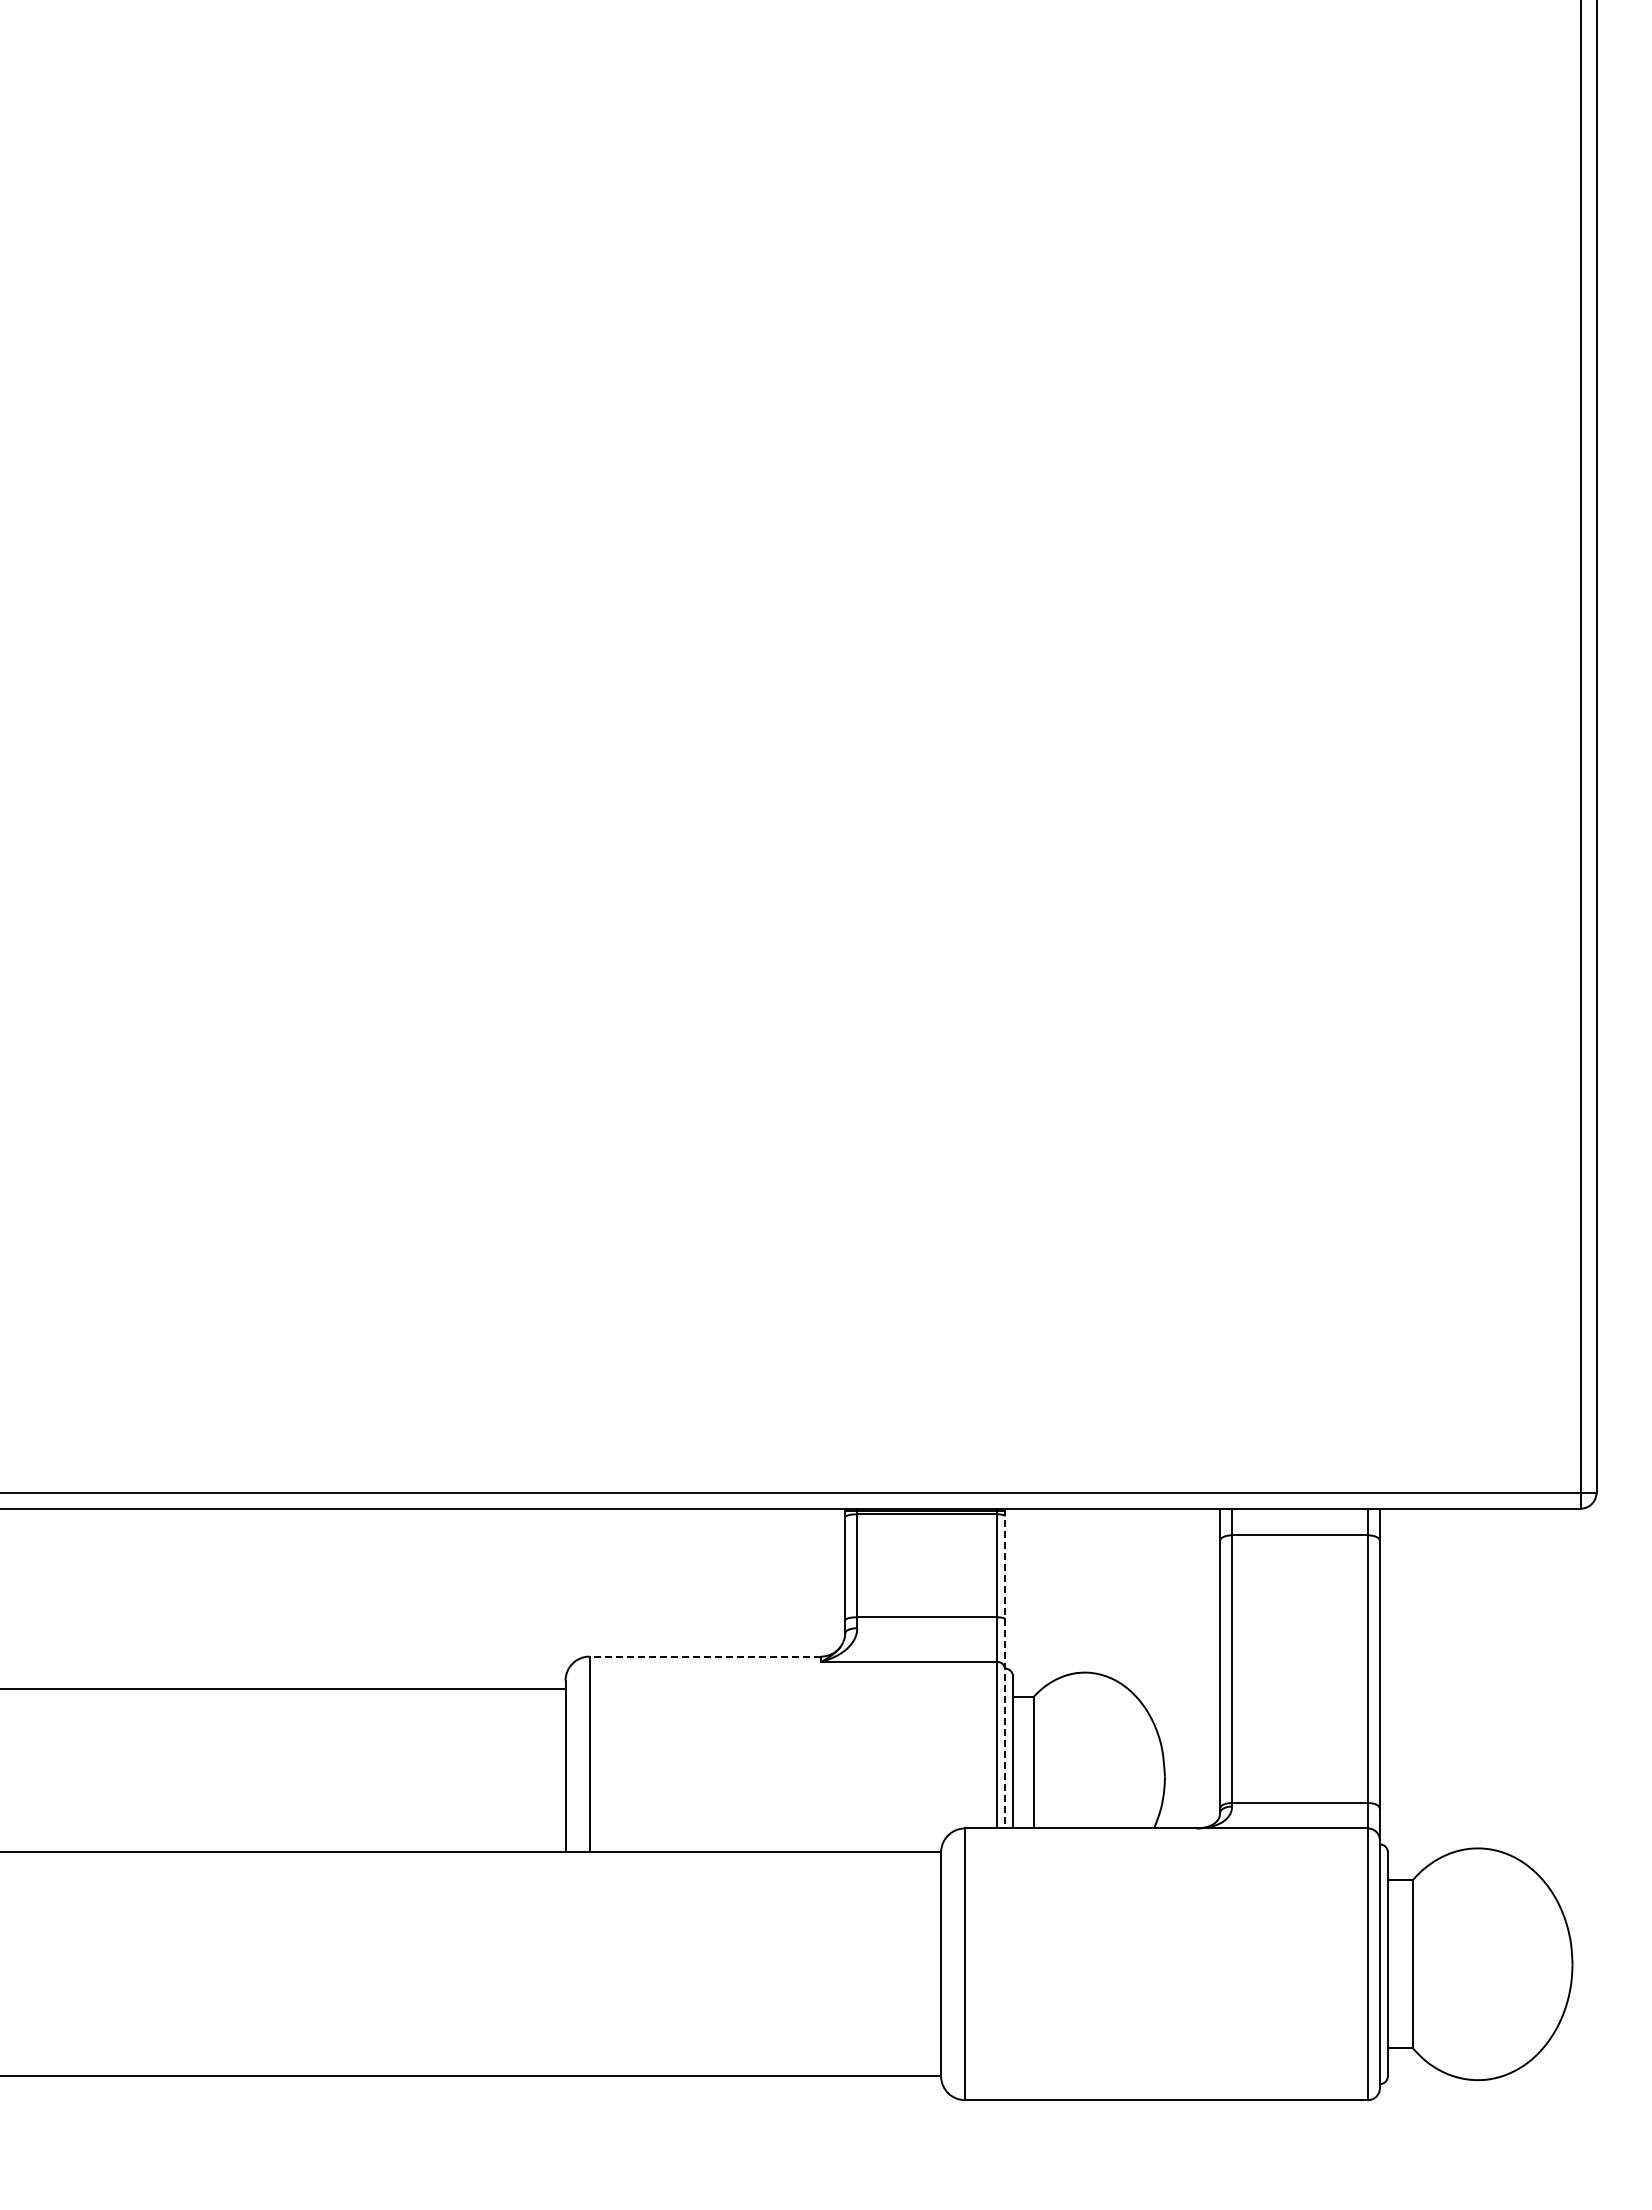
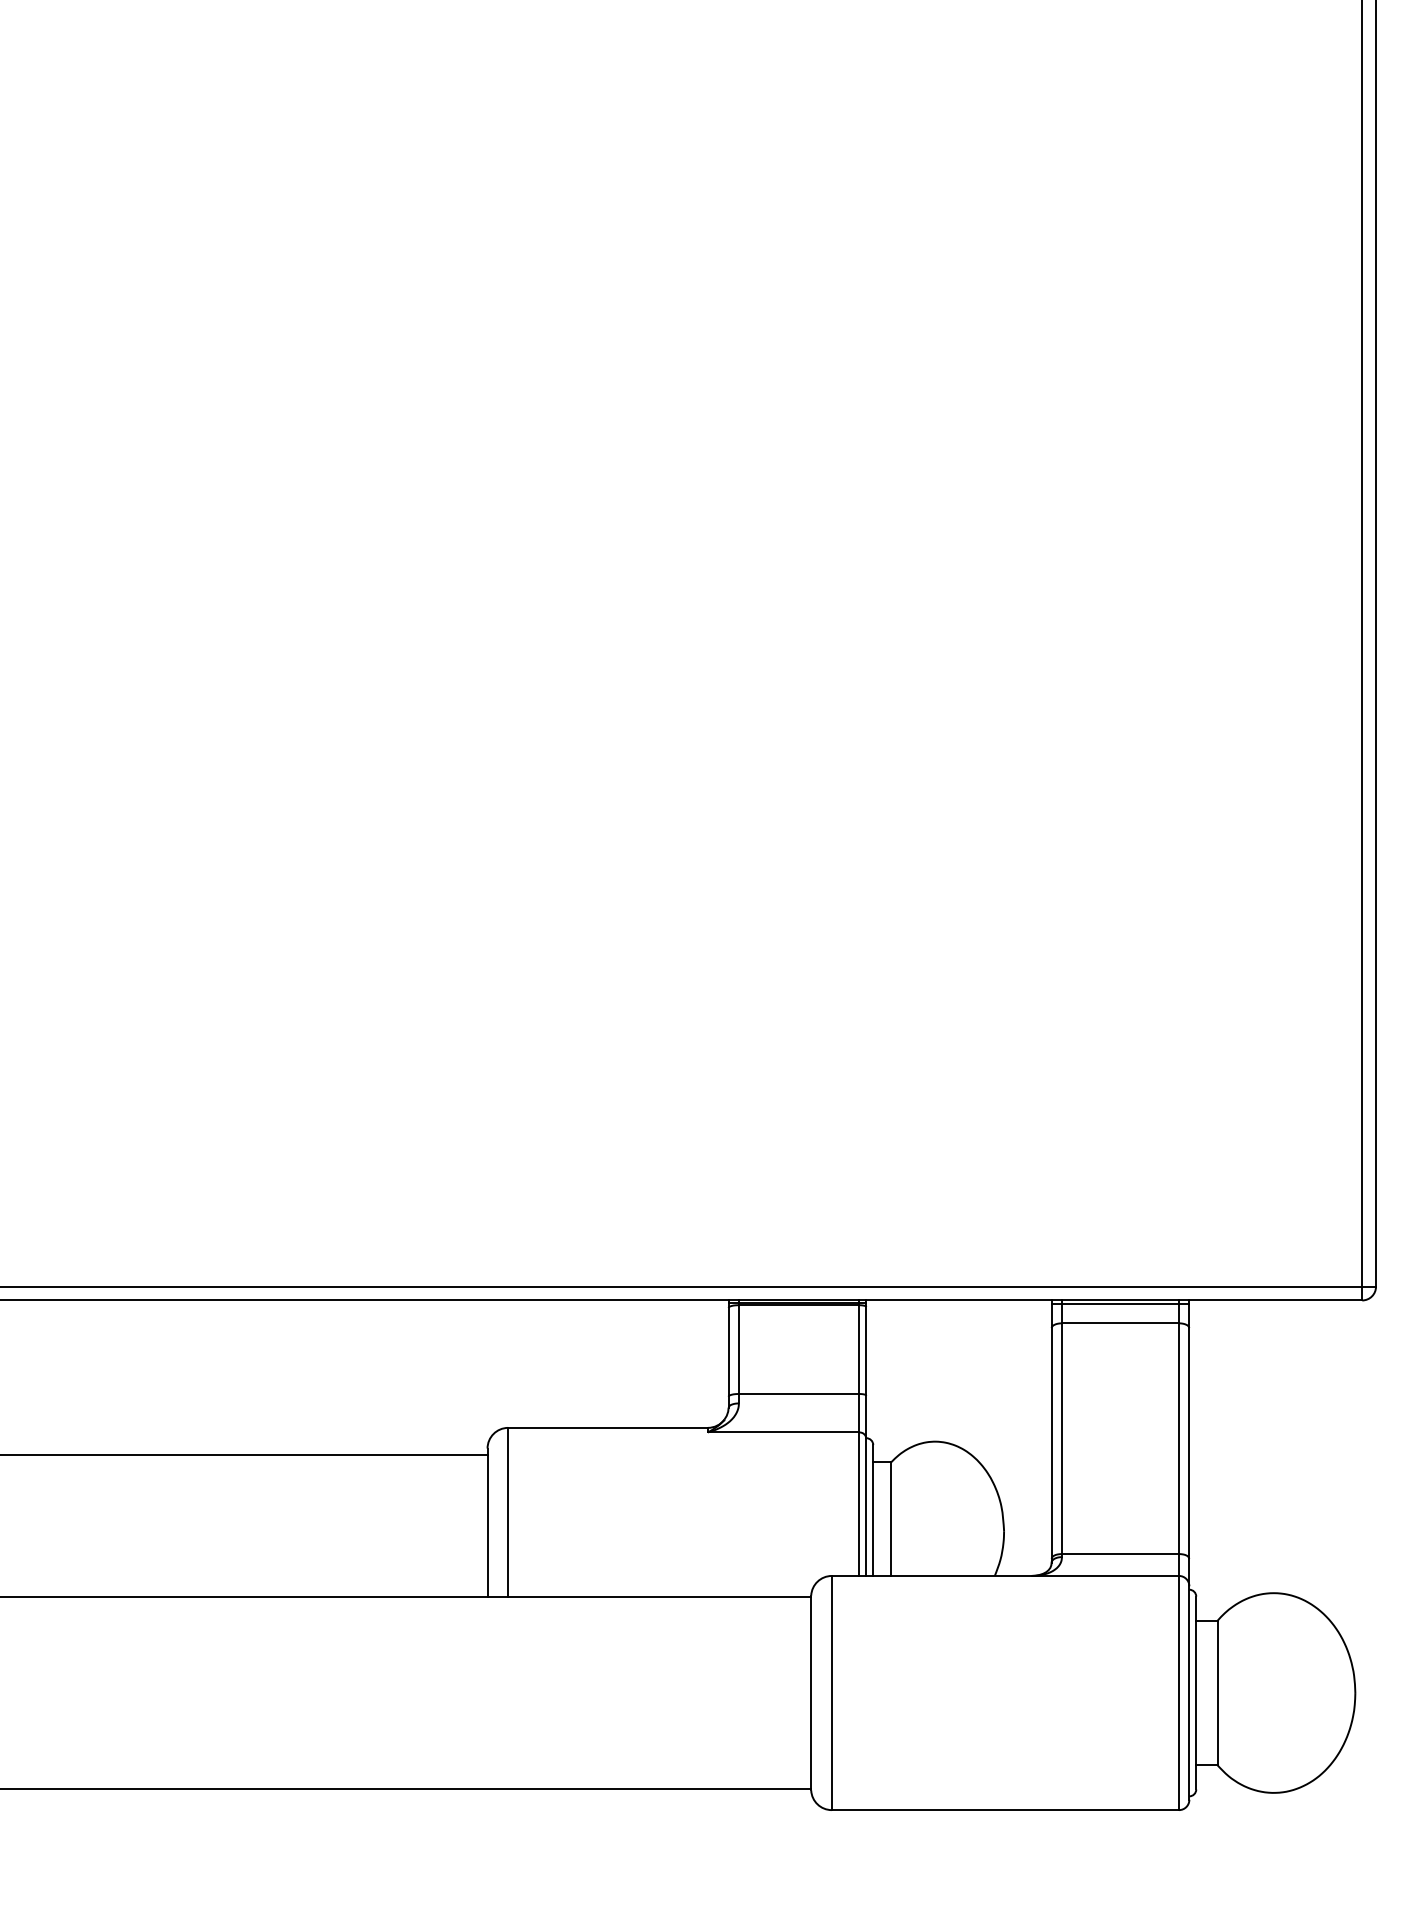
line: (1299, 1512) -> (1120, 1303), added
line: (705, 1656) -> (608, 1427), dashed -> solid
line: (1005, 1668) -> (866, 1438), dashed -> solid

